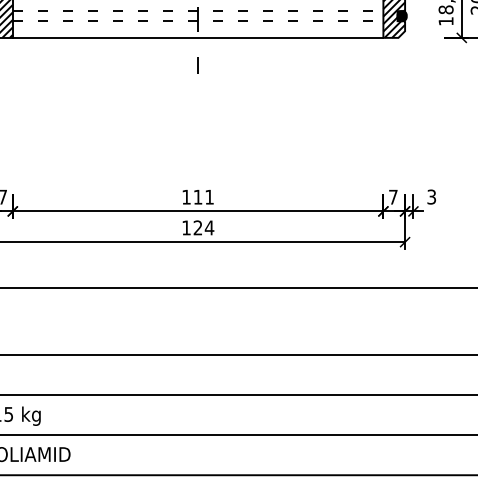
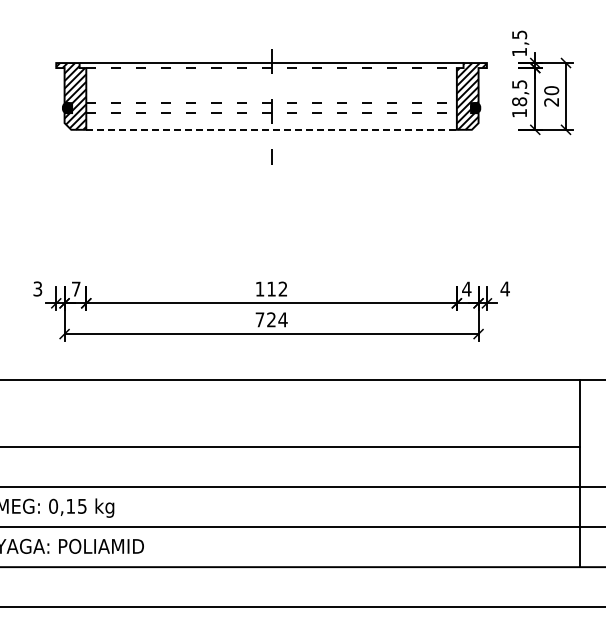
line: (199, 37) -> (272, 129), solid -> dashed
text: (209, 196) -> (282, 288), 111 -> 112
text: (393, 196) -> (466, 288), 7 -> 4
text: (431, 196) -> (504, 288), 3 -> 4
text: (186, 227) -> (259, 319), 124 -> 724

